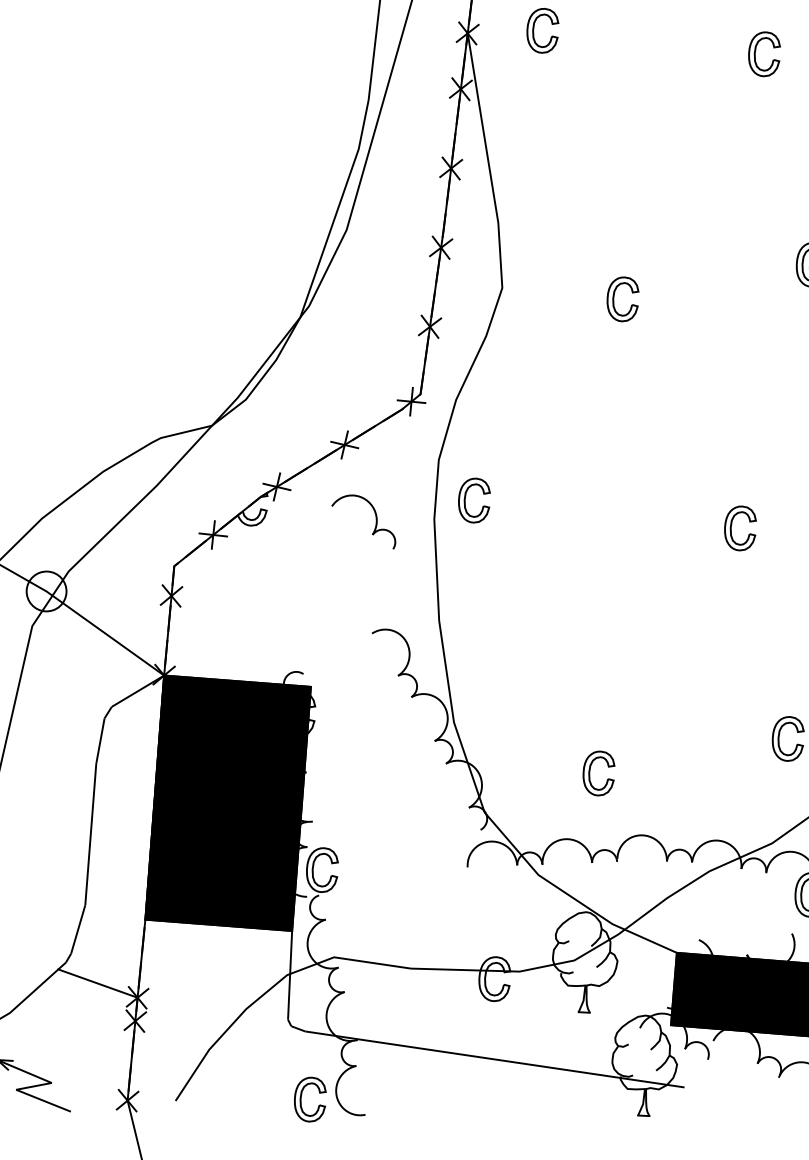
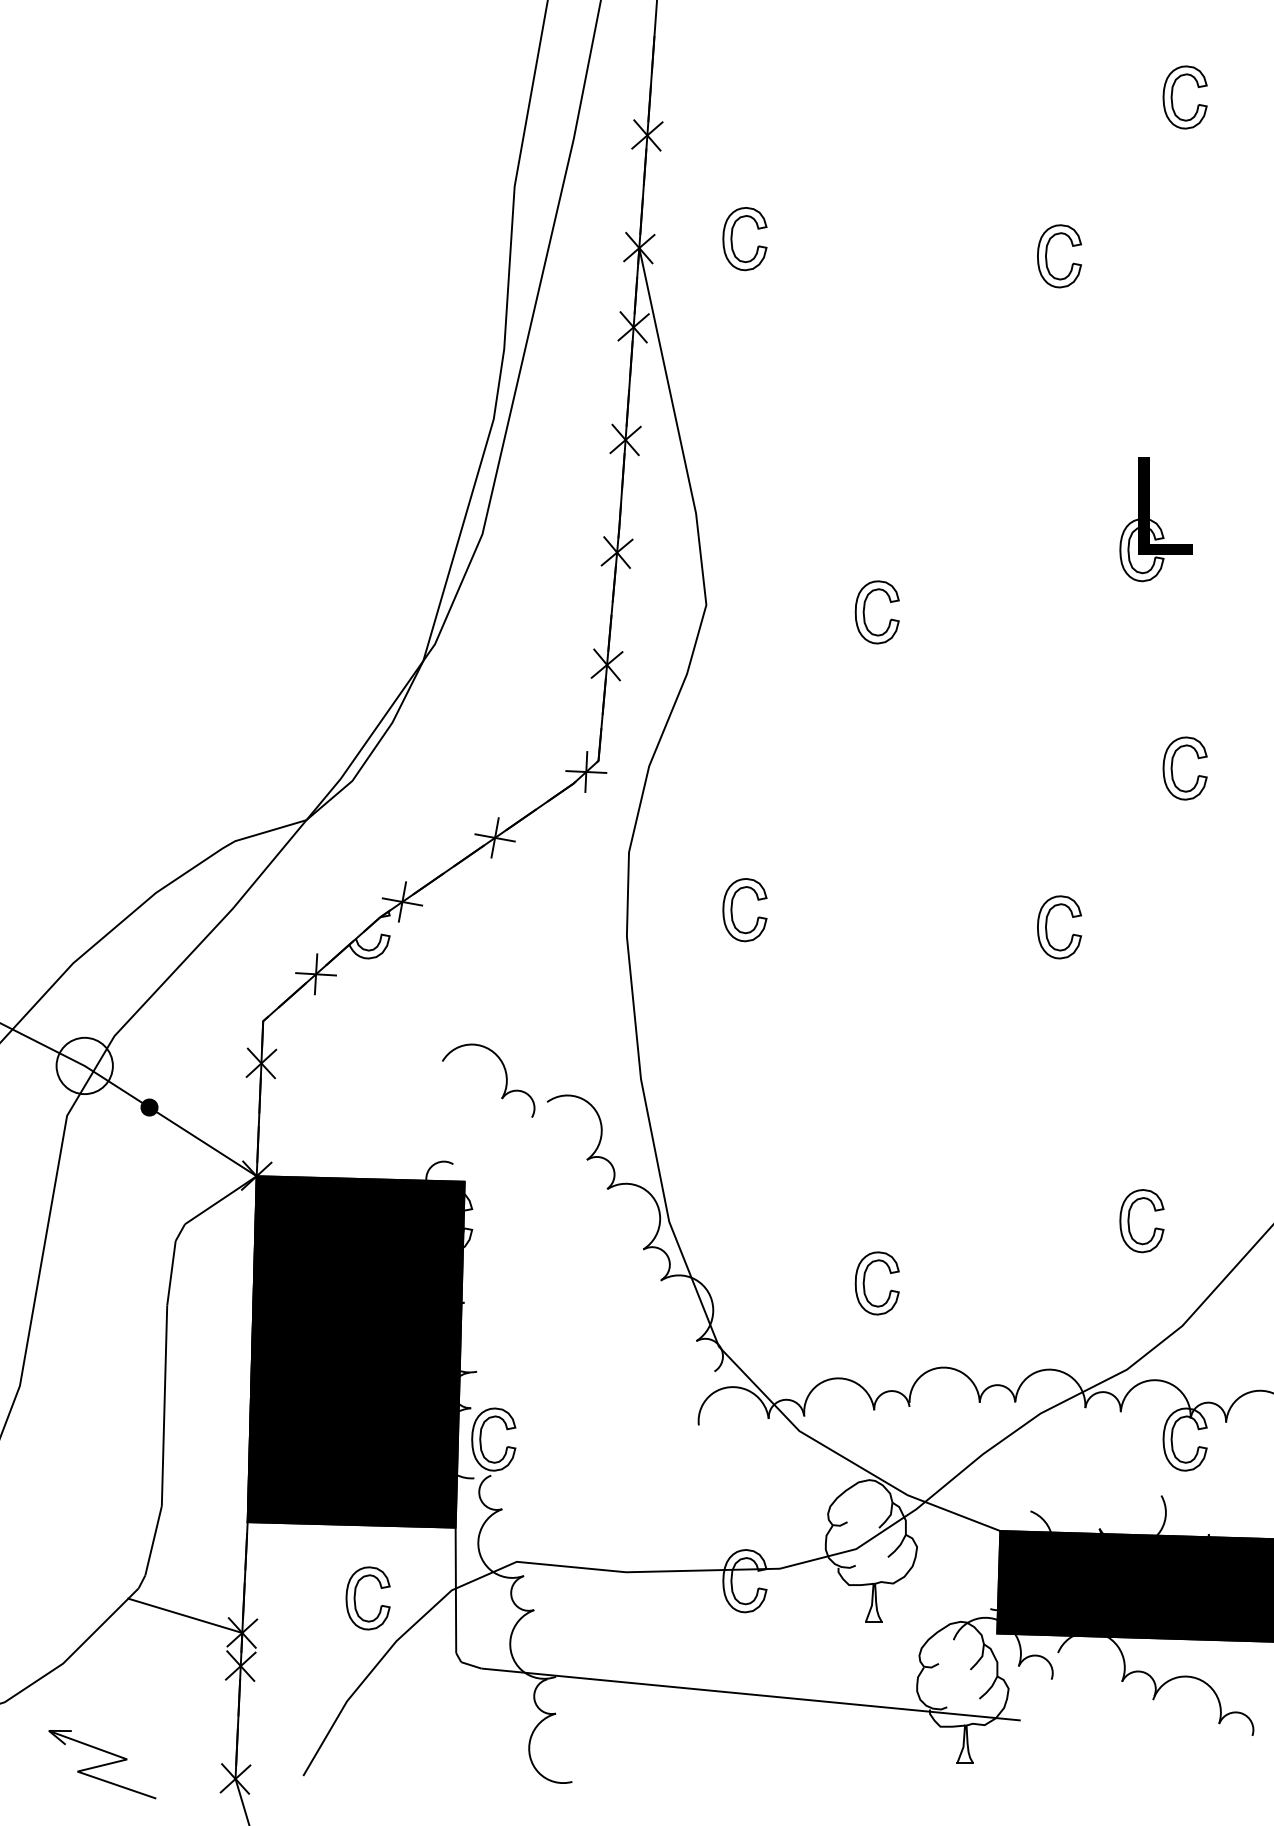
part: (465, 500) -> (732, 910), moved
part: (375, 523) -> (505, 1082), moved
fill: (90, 623) -> (149, 1107), added
part: (301, 1099) -> (355, 1598), moved

